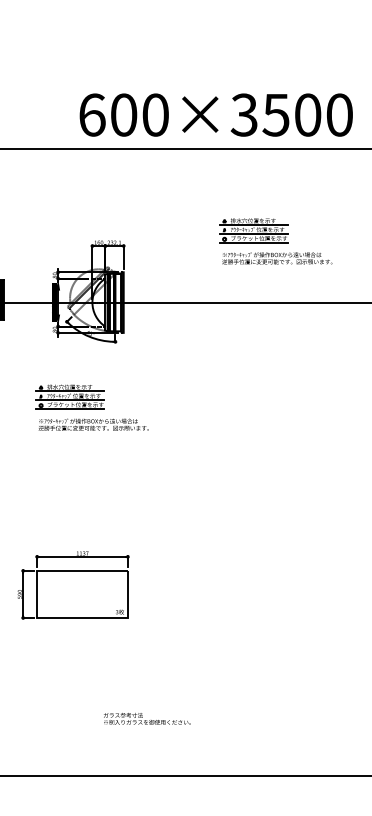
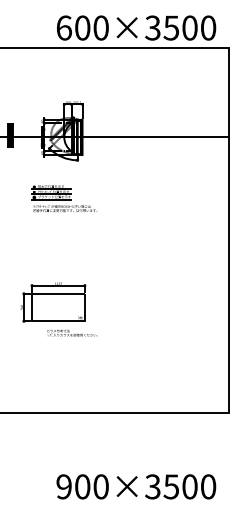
part: (276, 241) -> (171, 101), removed
text: (147, 717) -> (72, 332), moved

